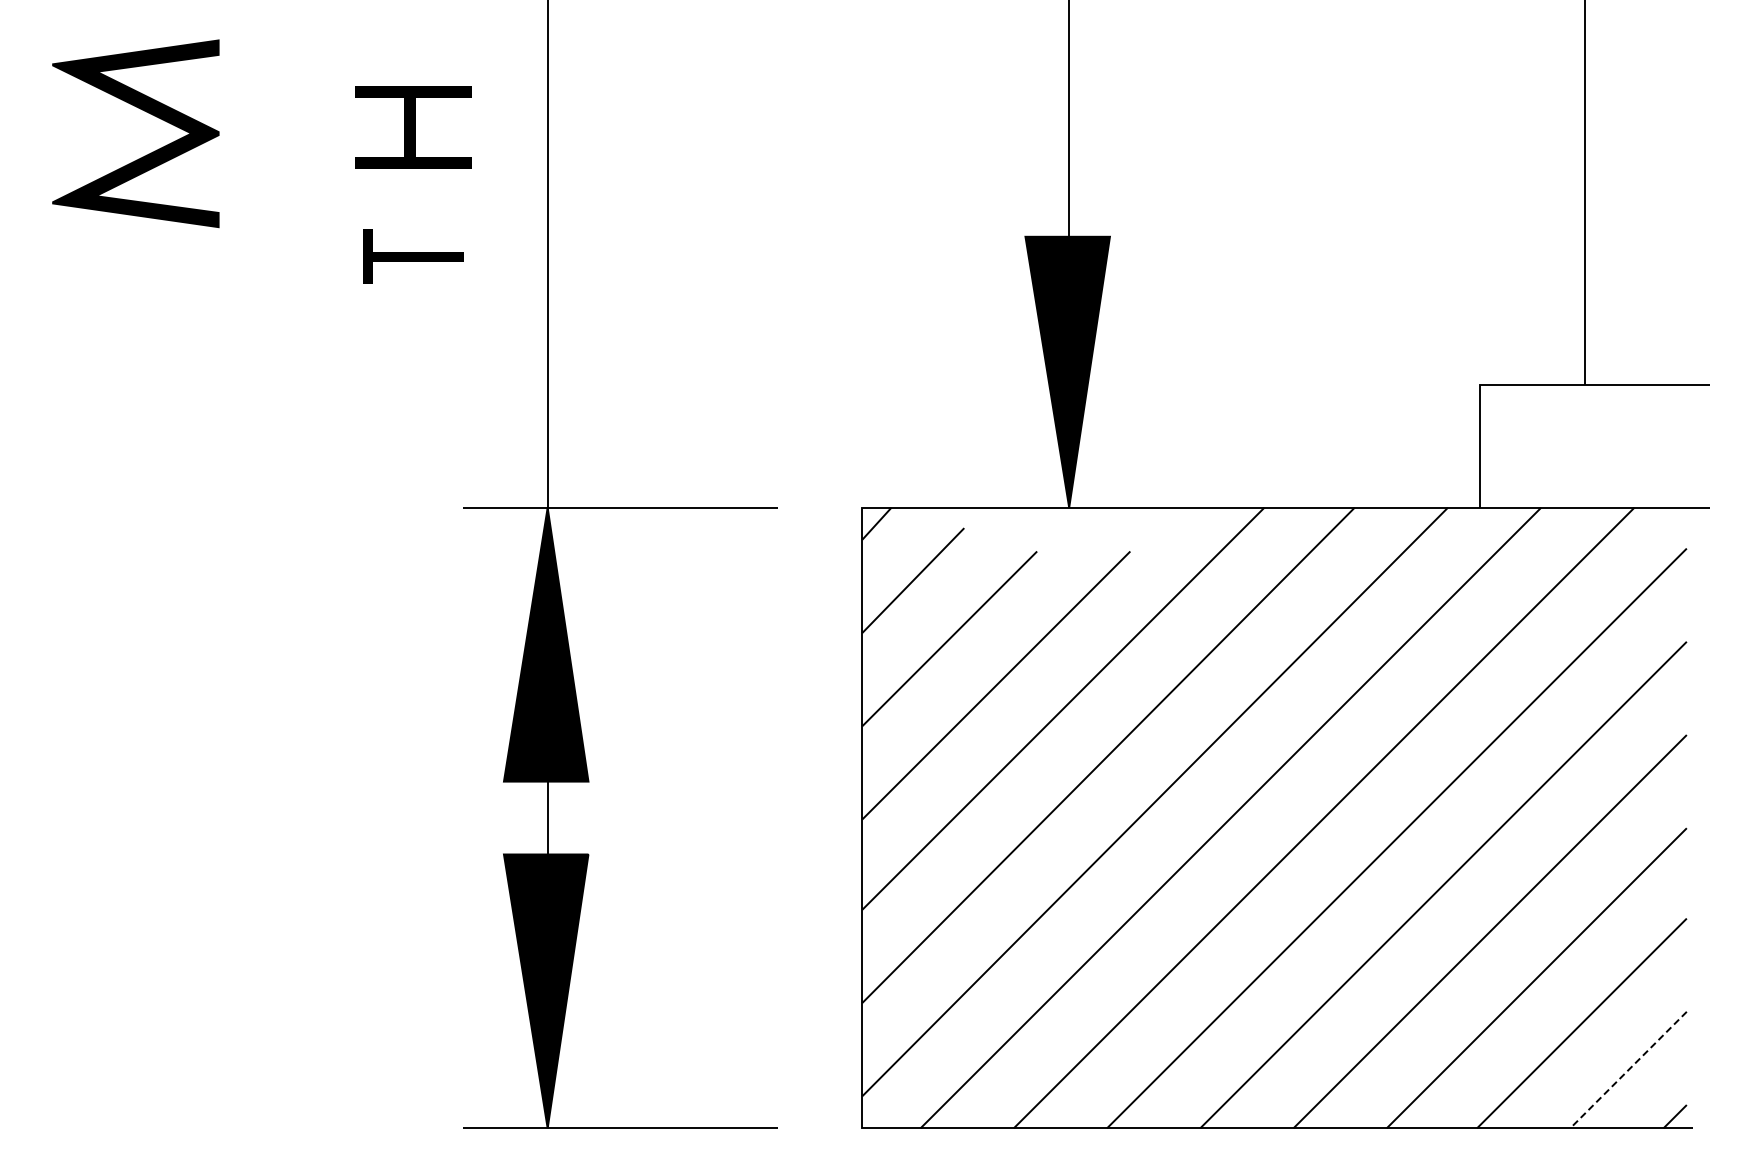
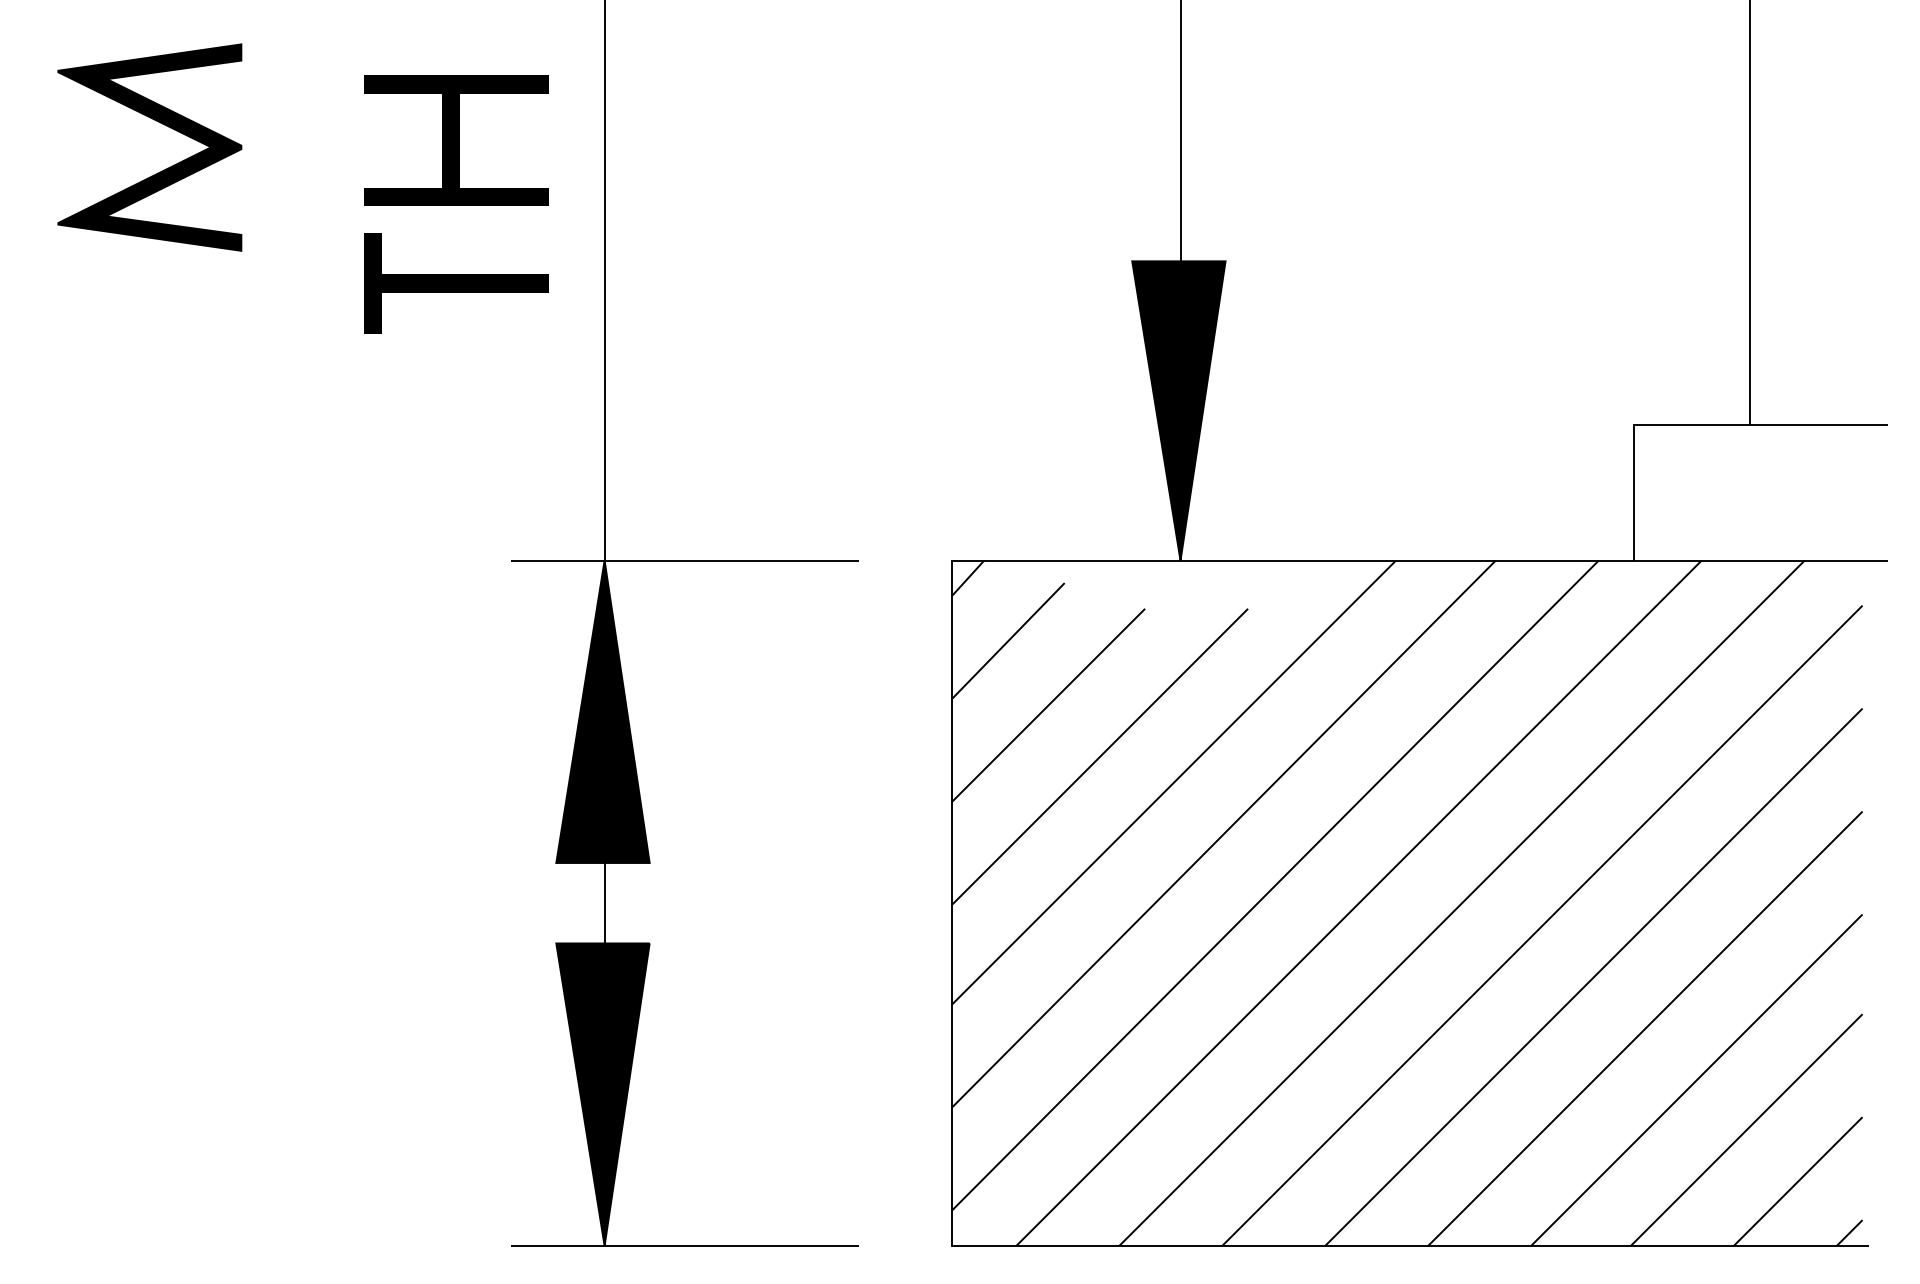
part: (413, 127) -> (456, 140), size x1.43
part: (413, 256) -> (456, 283), size x1.67
line: (1628, 1070) -> (1798, 1182), dashed -> solid

